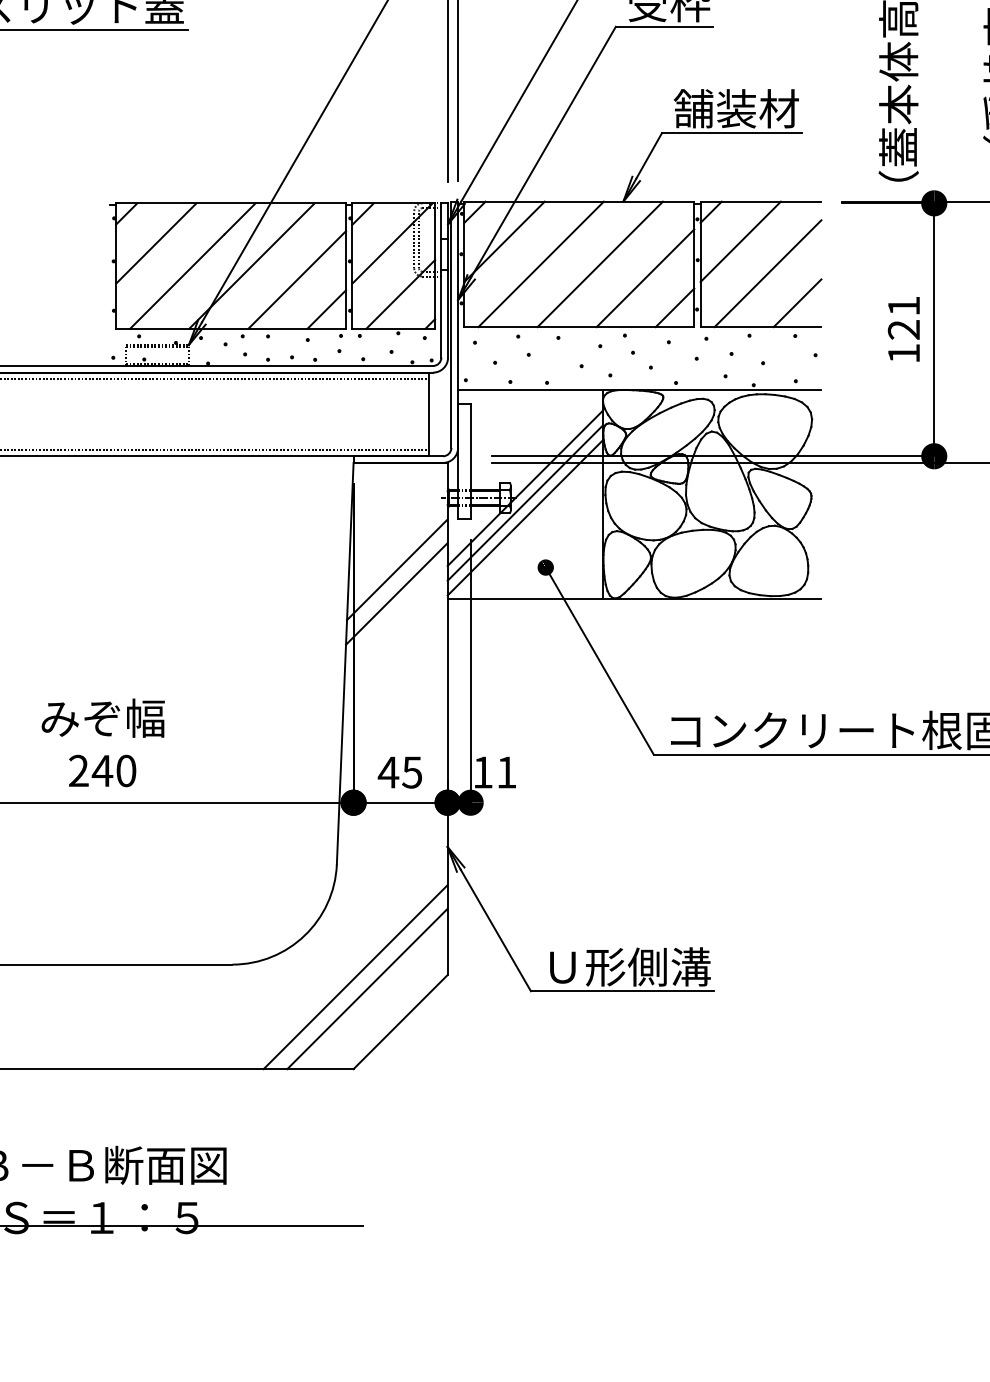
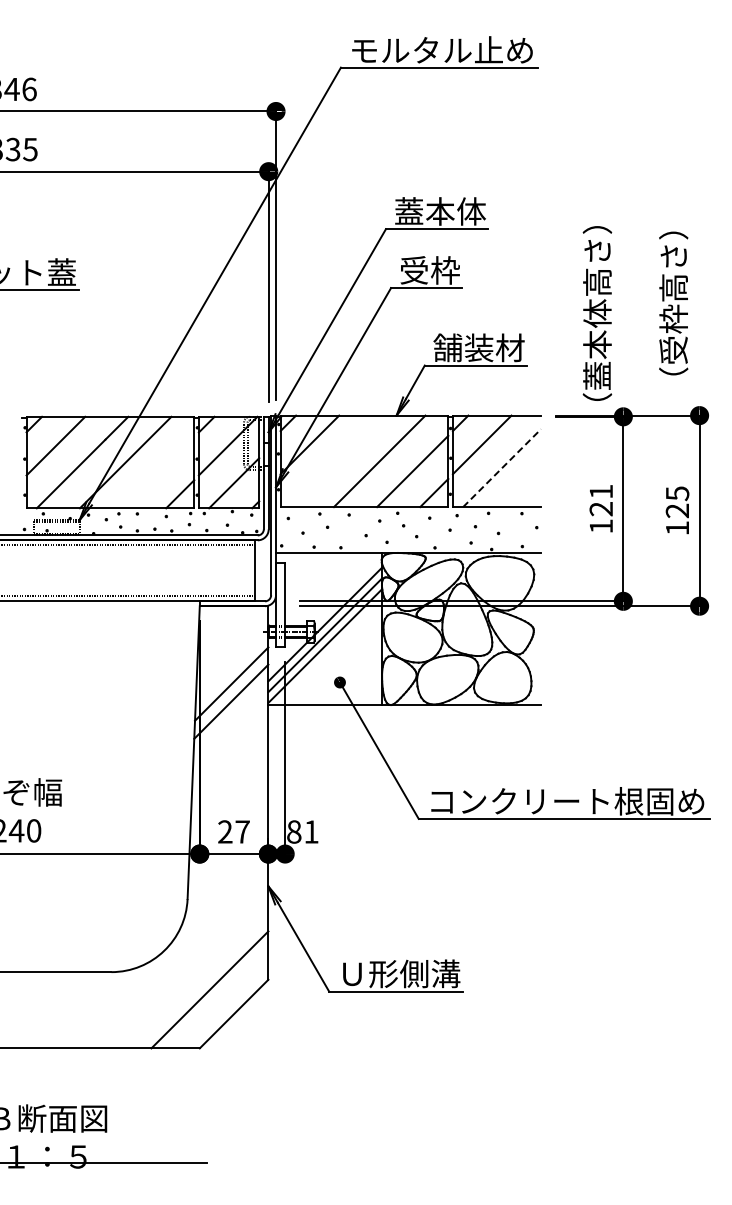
line: (540, 264) -> (336, 461), removed
line: (768, 272) -> (502, 467), solid -> dashed
line: (296, 279) -> (158, 472), removed
line: (797, 302) -> (523, 489), removed
text: (399, 771) -> (233, 831), 45 -> 27
text: (483, 771) -> (294, 831), 11 -> 81
line: (355, 977) -> (201, 981), removed

